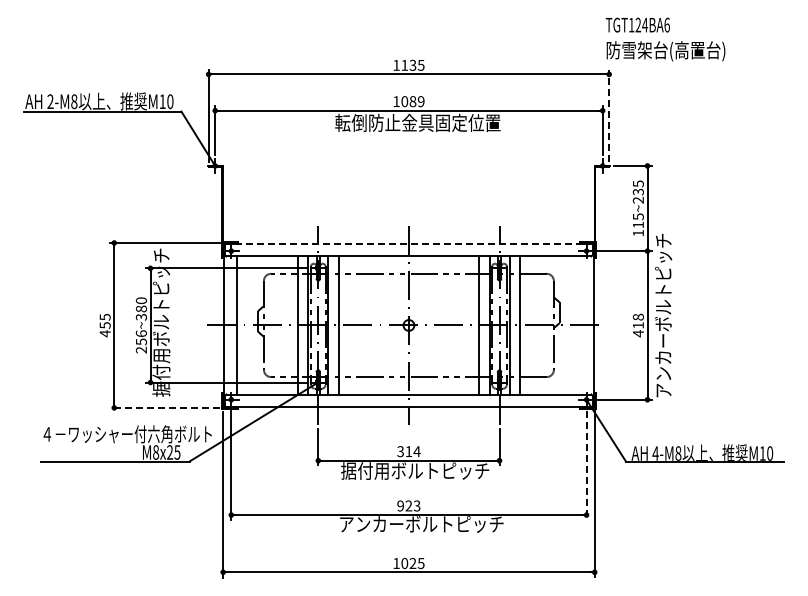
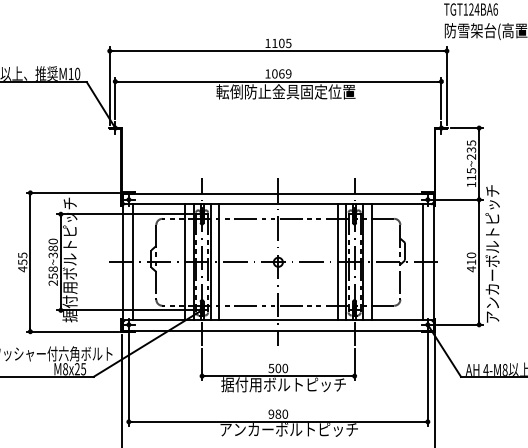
text: (412, 65) -> (281, 43), 1135 -> 1105
text: (412, 101) -> (281, 73), 1089 -> 1069
line: (609, 115) -> (447, 85), dashed -> solid
line: (408, 243) -> (278, 193), dashed -> solid
text: (638, 316) -> (471, 254), 418 -> 410
line: (581, 325) -> (423, 262), added
text: (140, 333) -> (52, 269), 256~380 -> 258~380
line: (164, 407) -> (72, 331), dashed -> solid
text: (408, 451) -> (278, 368), 314 -> 500
line: (586, 465) -> (427, 380), dashed -> solid
text: (412, 505) -> (281, 413), 923 -> 980

